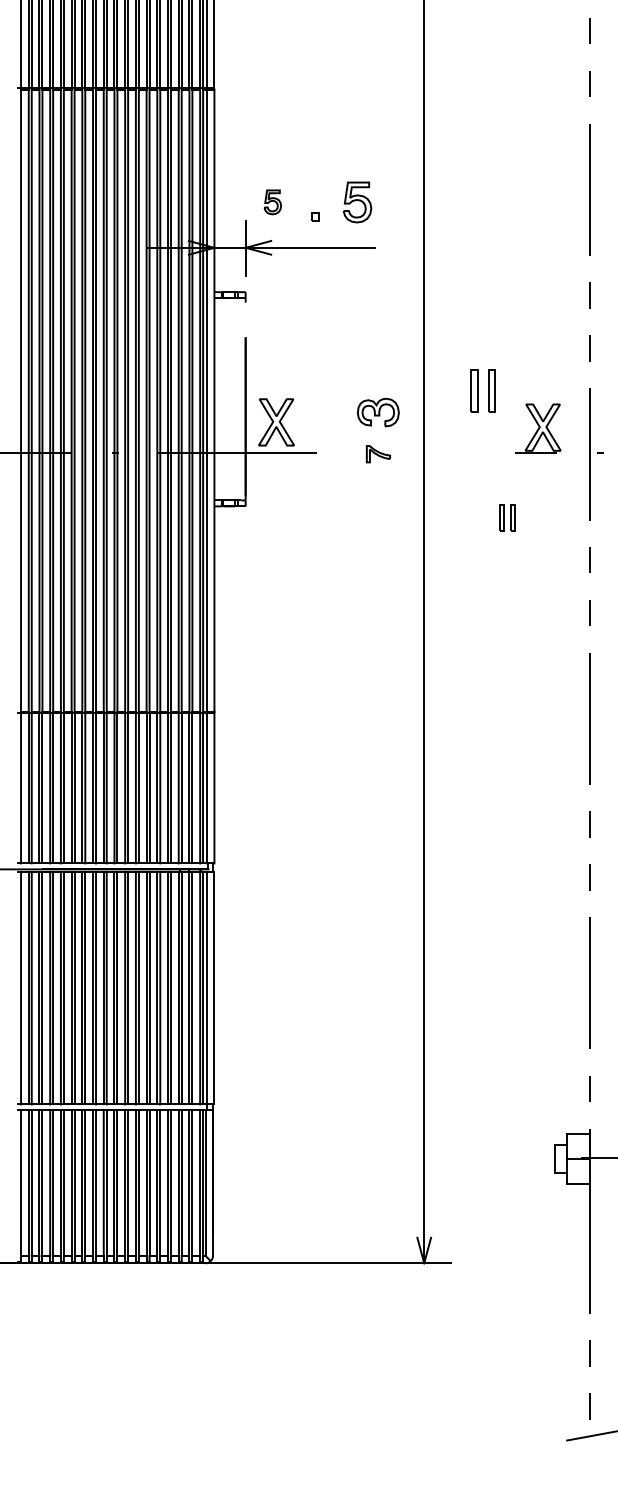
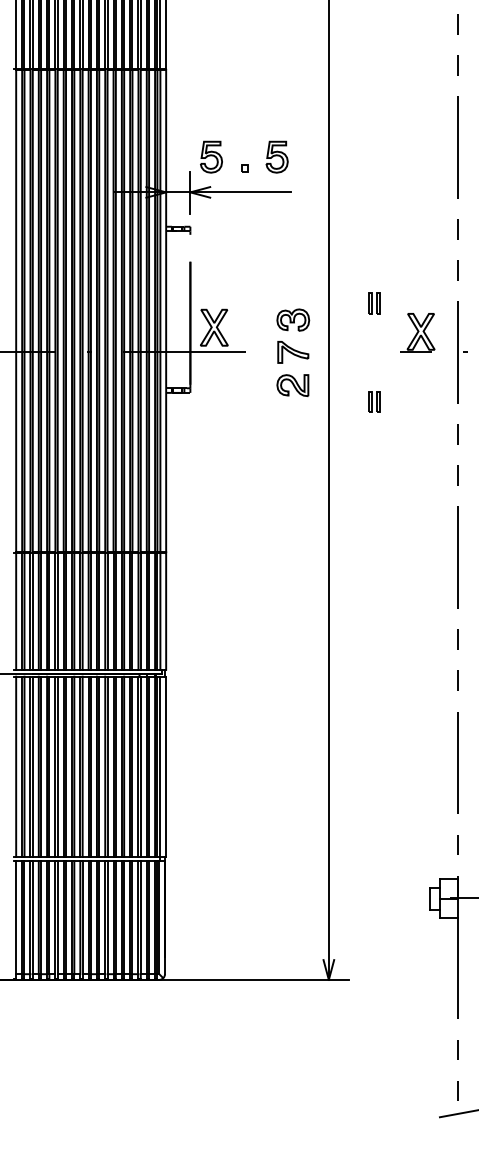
part: (272, 201) -> (211, 156), size x1.67
part: (483, 391) -> (374, 303), size x0.62
part: (378, 454) -> (293, 352), size x1.67
part: (377, 496) -> (292, 385), added
part: (507, 517) -> (374, 401), moved

